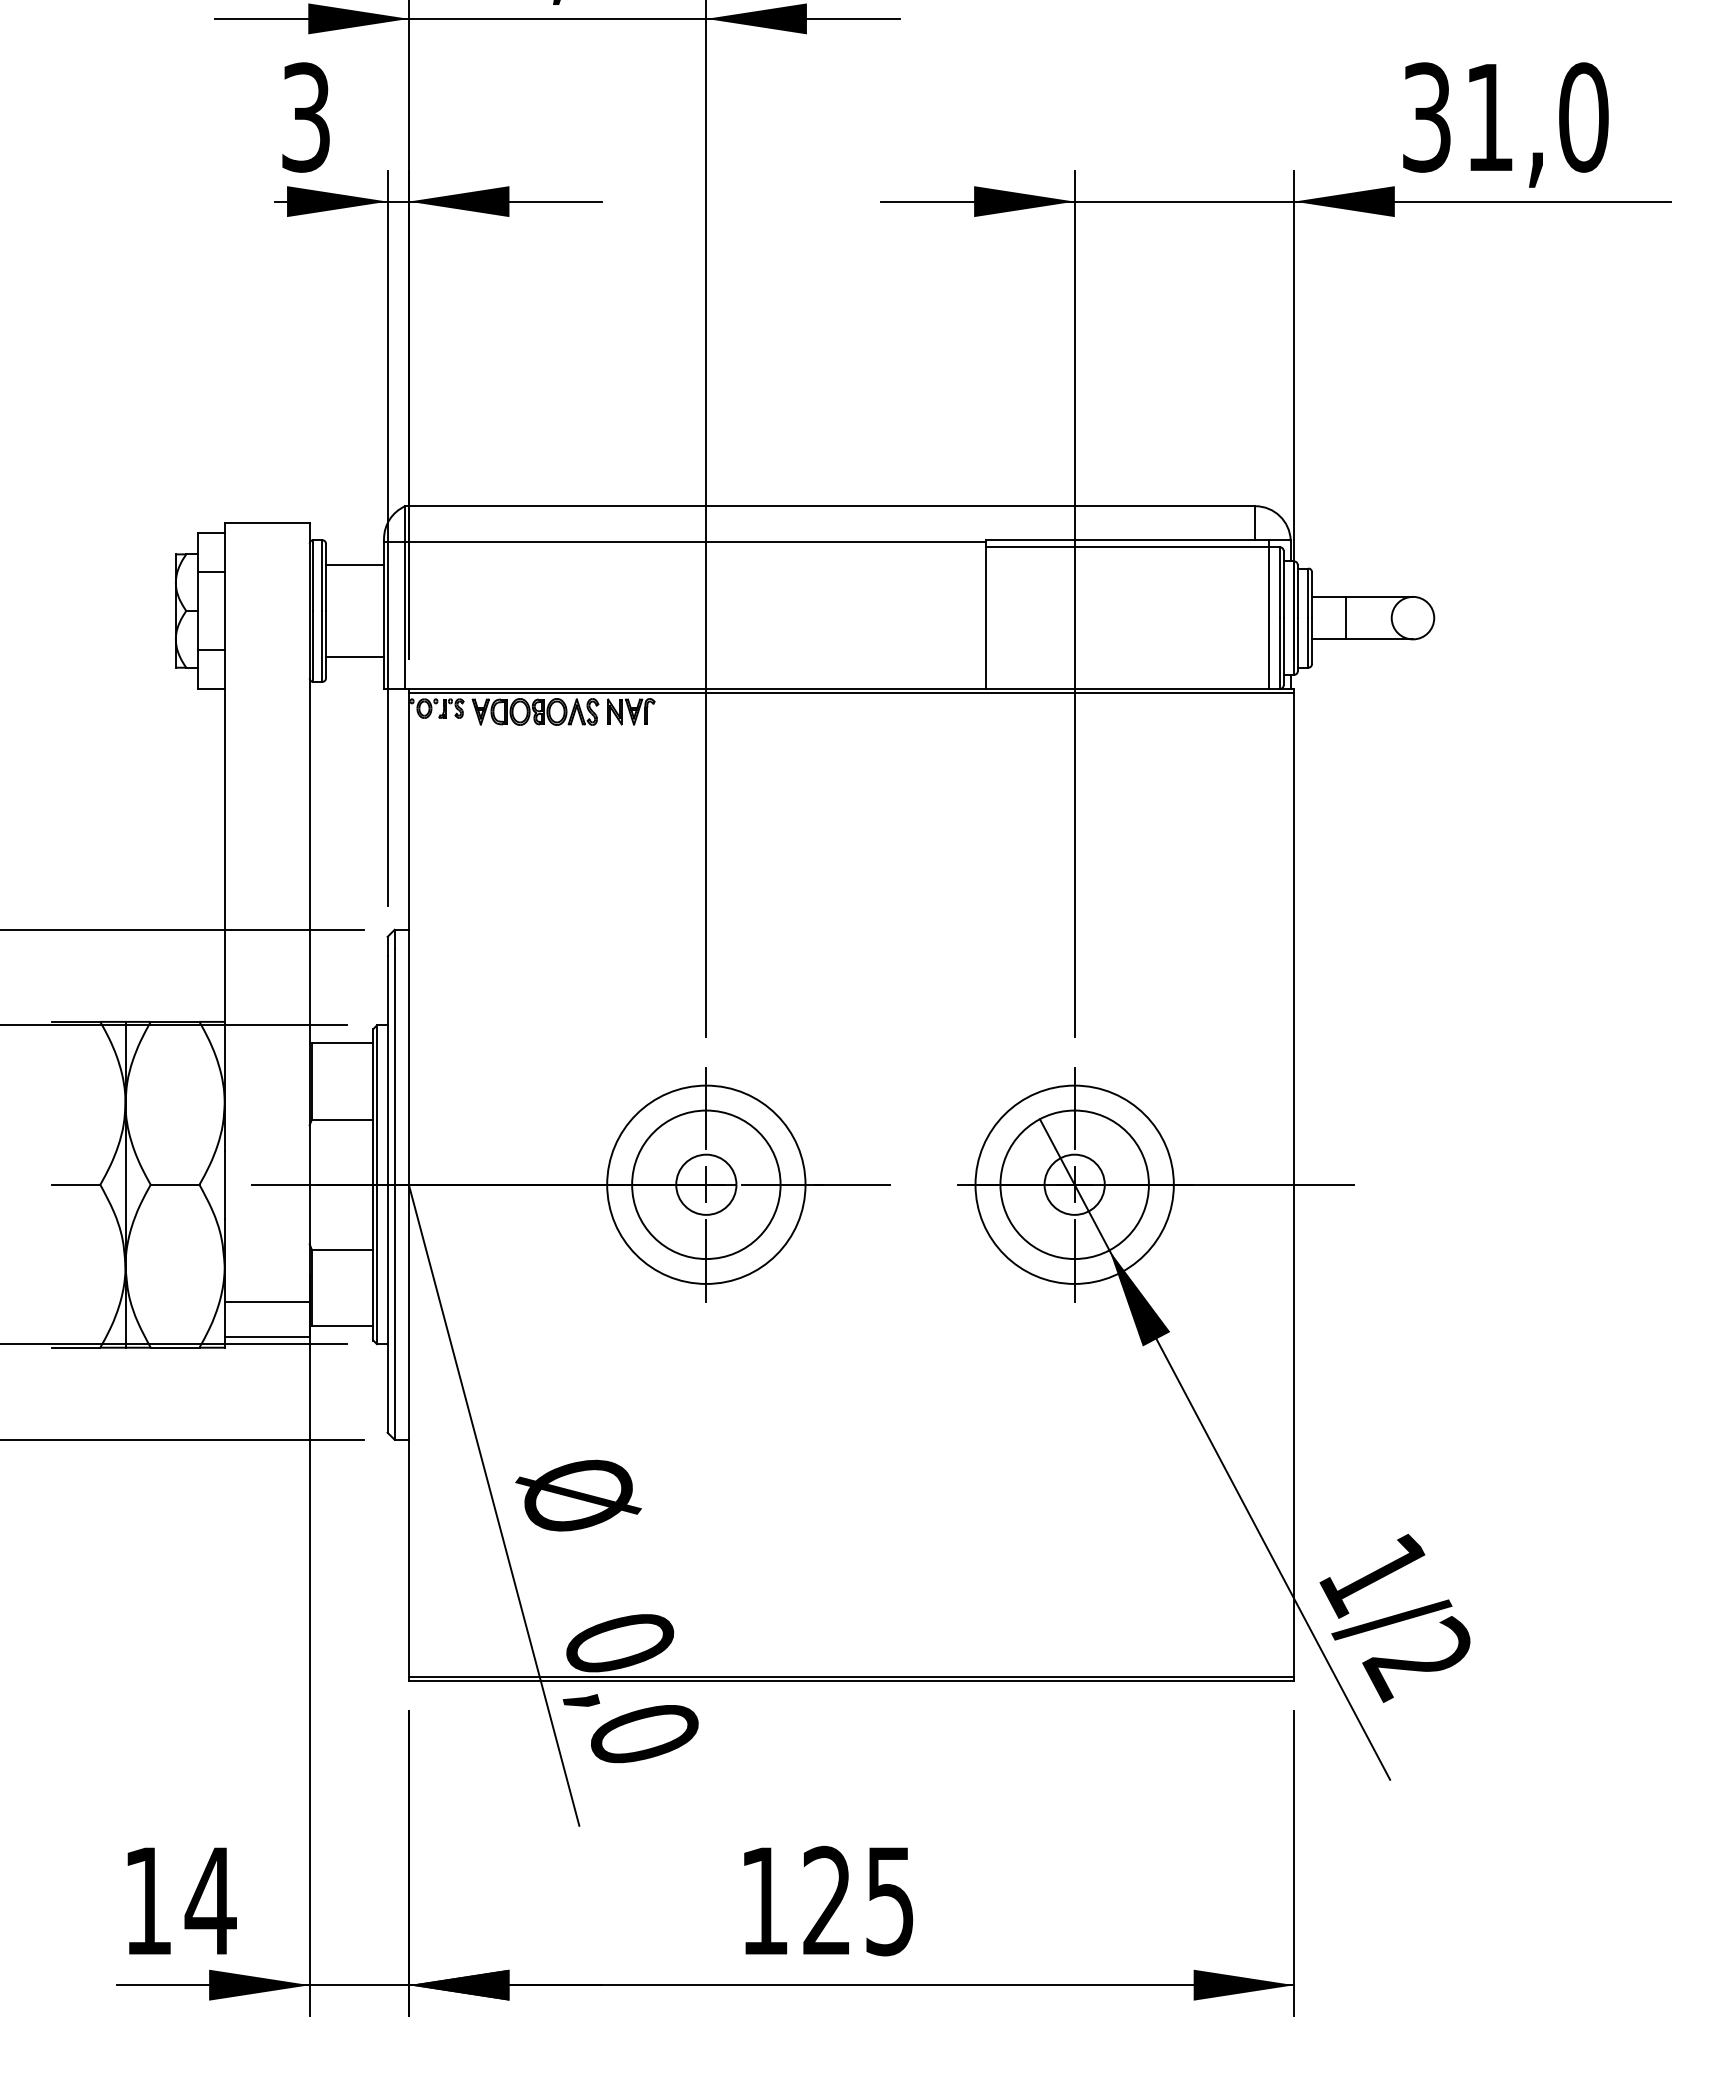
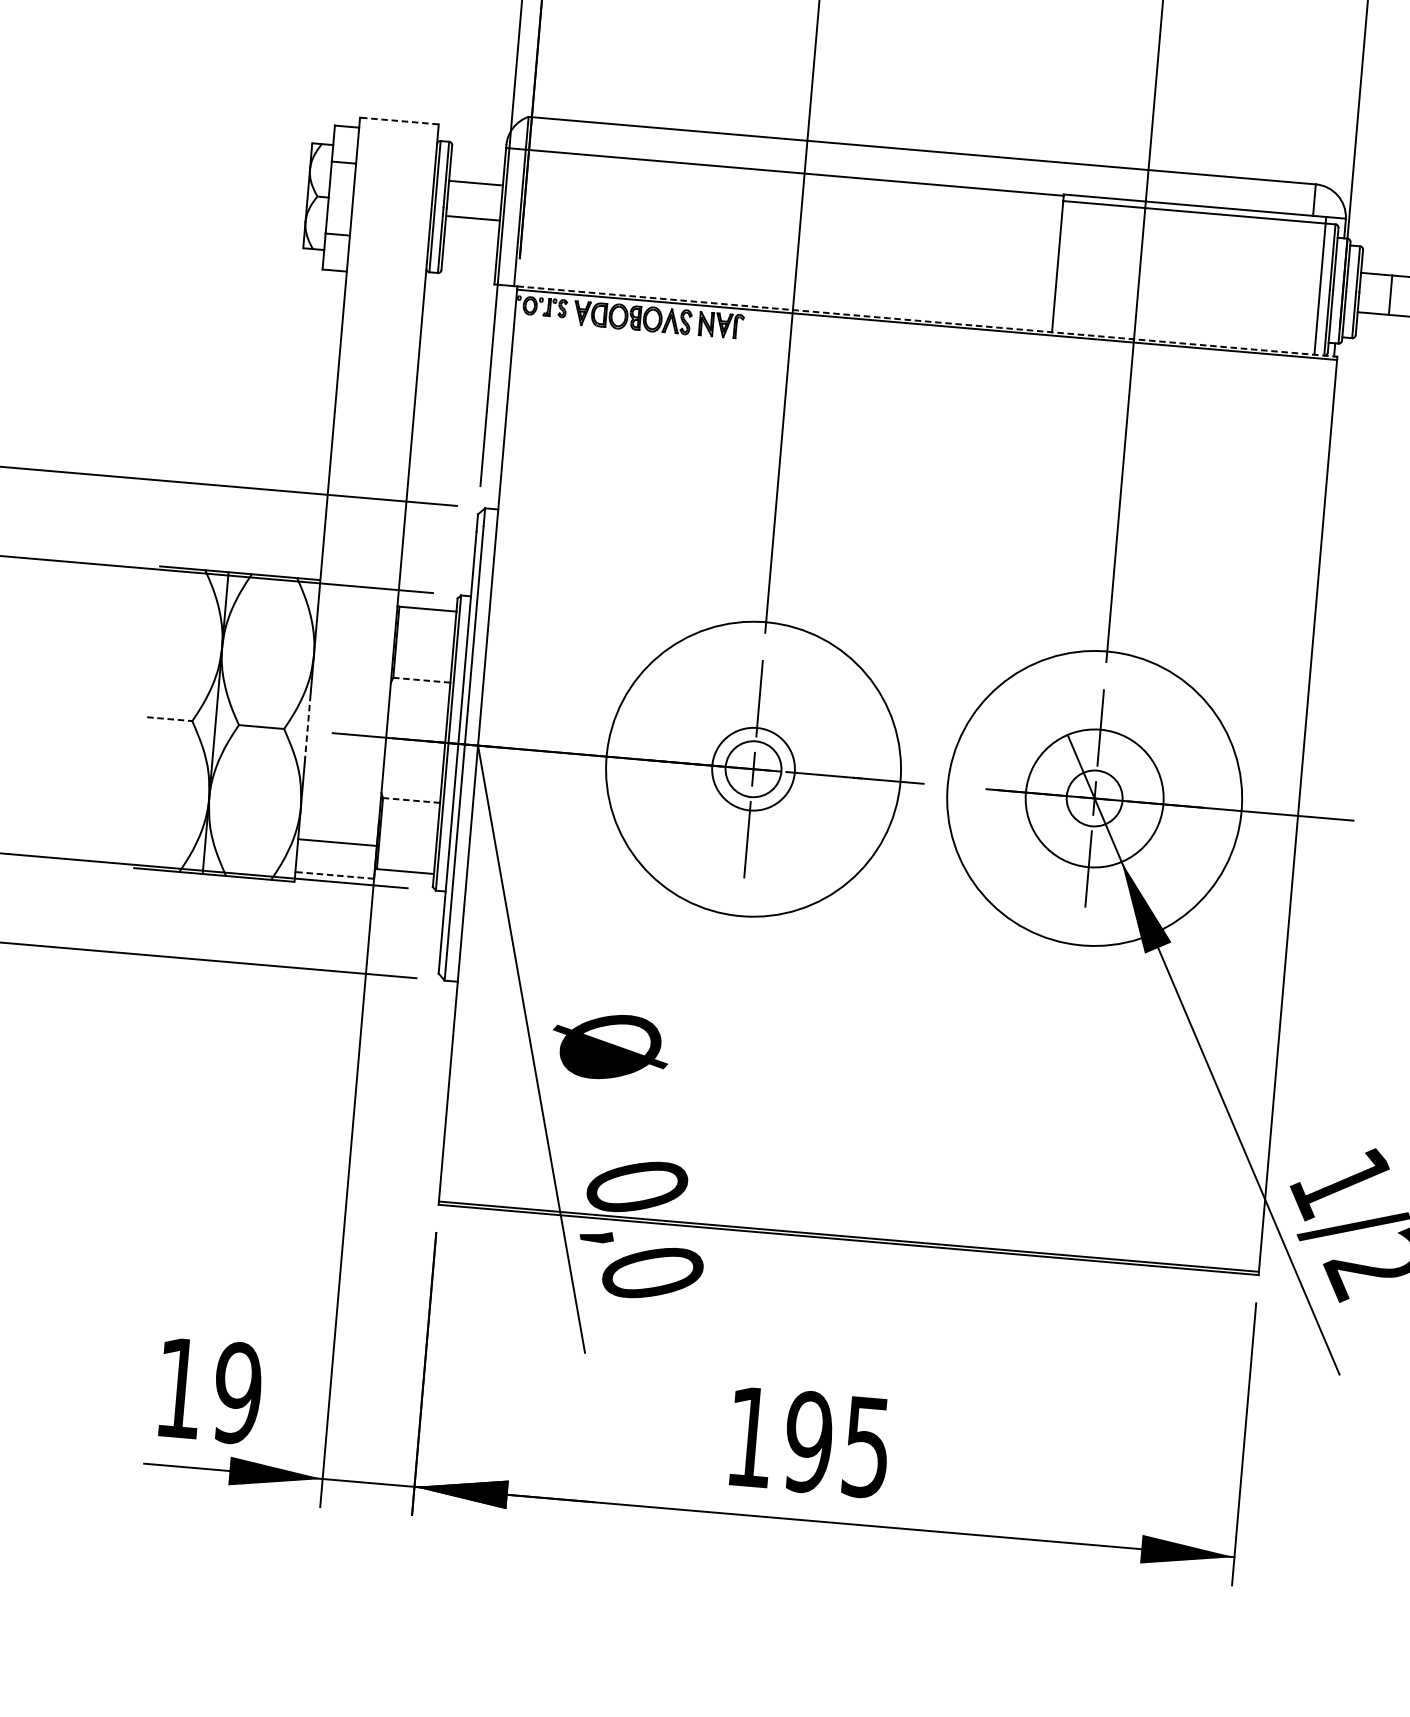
line: (266, 522) -> (398, 120), solid -> dashed
line: (354, 565) -> (472, 218), moved
line: (354, 657) -> (475, 183), moved
line: (851, 688) -> (927, 321), solid -> dashed
line: (342, 1119) -> (421, 679), solid -> dashed
line: (76, 1184) -> (170, 718), solid -> dashed
line: (224, 1184) -> (307, 730), solid -> dashed
circle: (706, 1184) -> (753, 768), size x0.6
circle: (706, 1184) -> (753, 768), size x1.6
circle: (1074, 1184) -> (1094, 798), size x1.6
line: (342, 1249) -> (411, 800), solid -> dashed
line: (266, 1337) -> (334, 875), solid -> dashed
text: (210, 1900) -> (237, 1392), 14 -> 19
text: (826, 1900) -> (807, 1441), 125 -> 195

